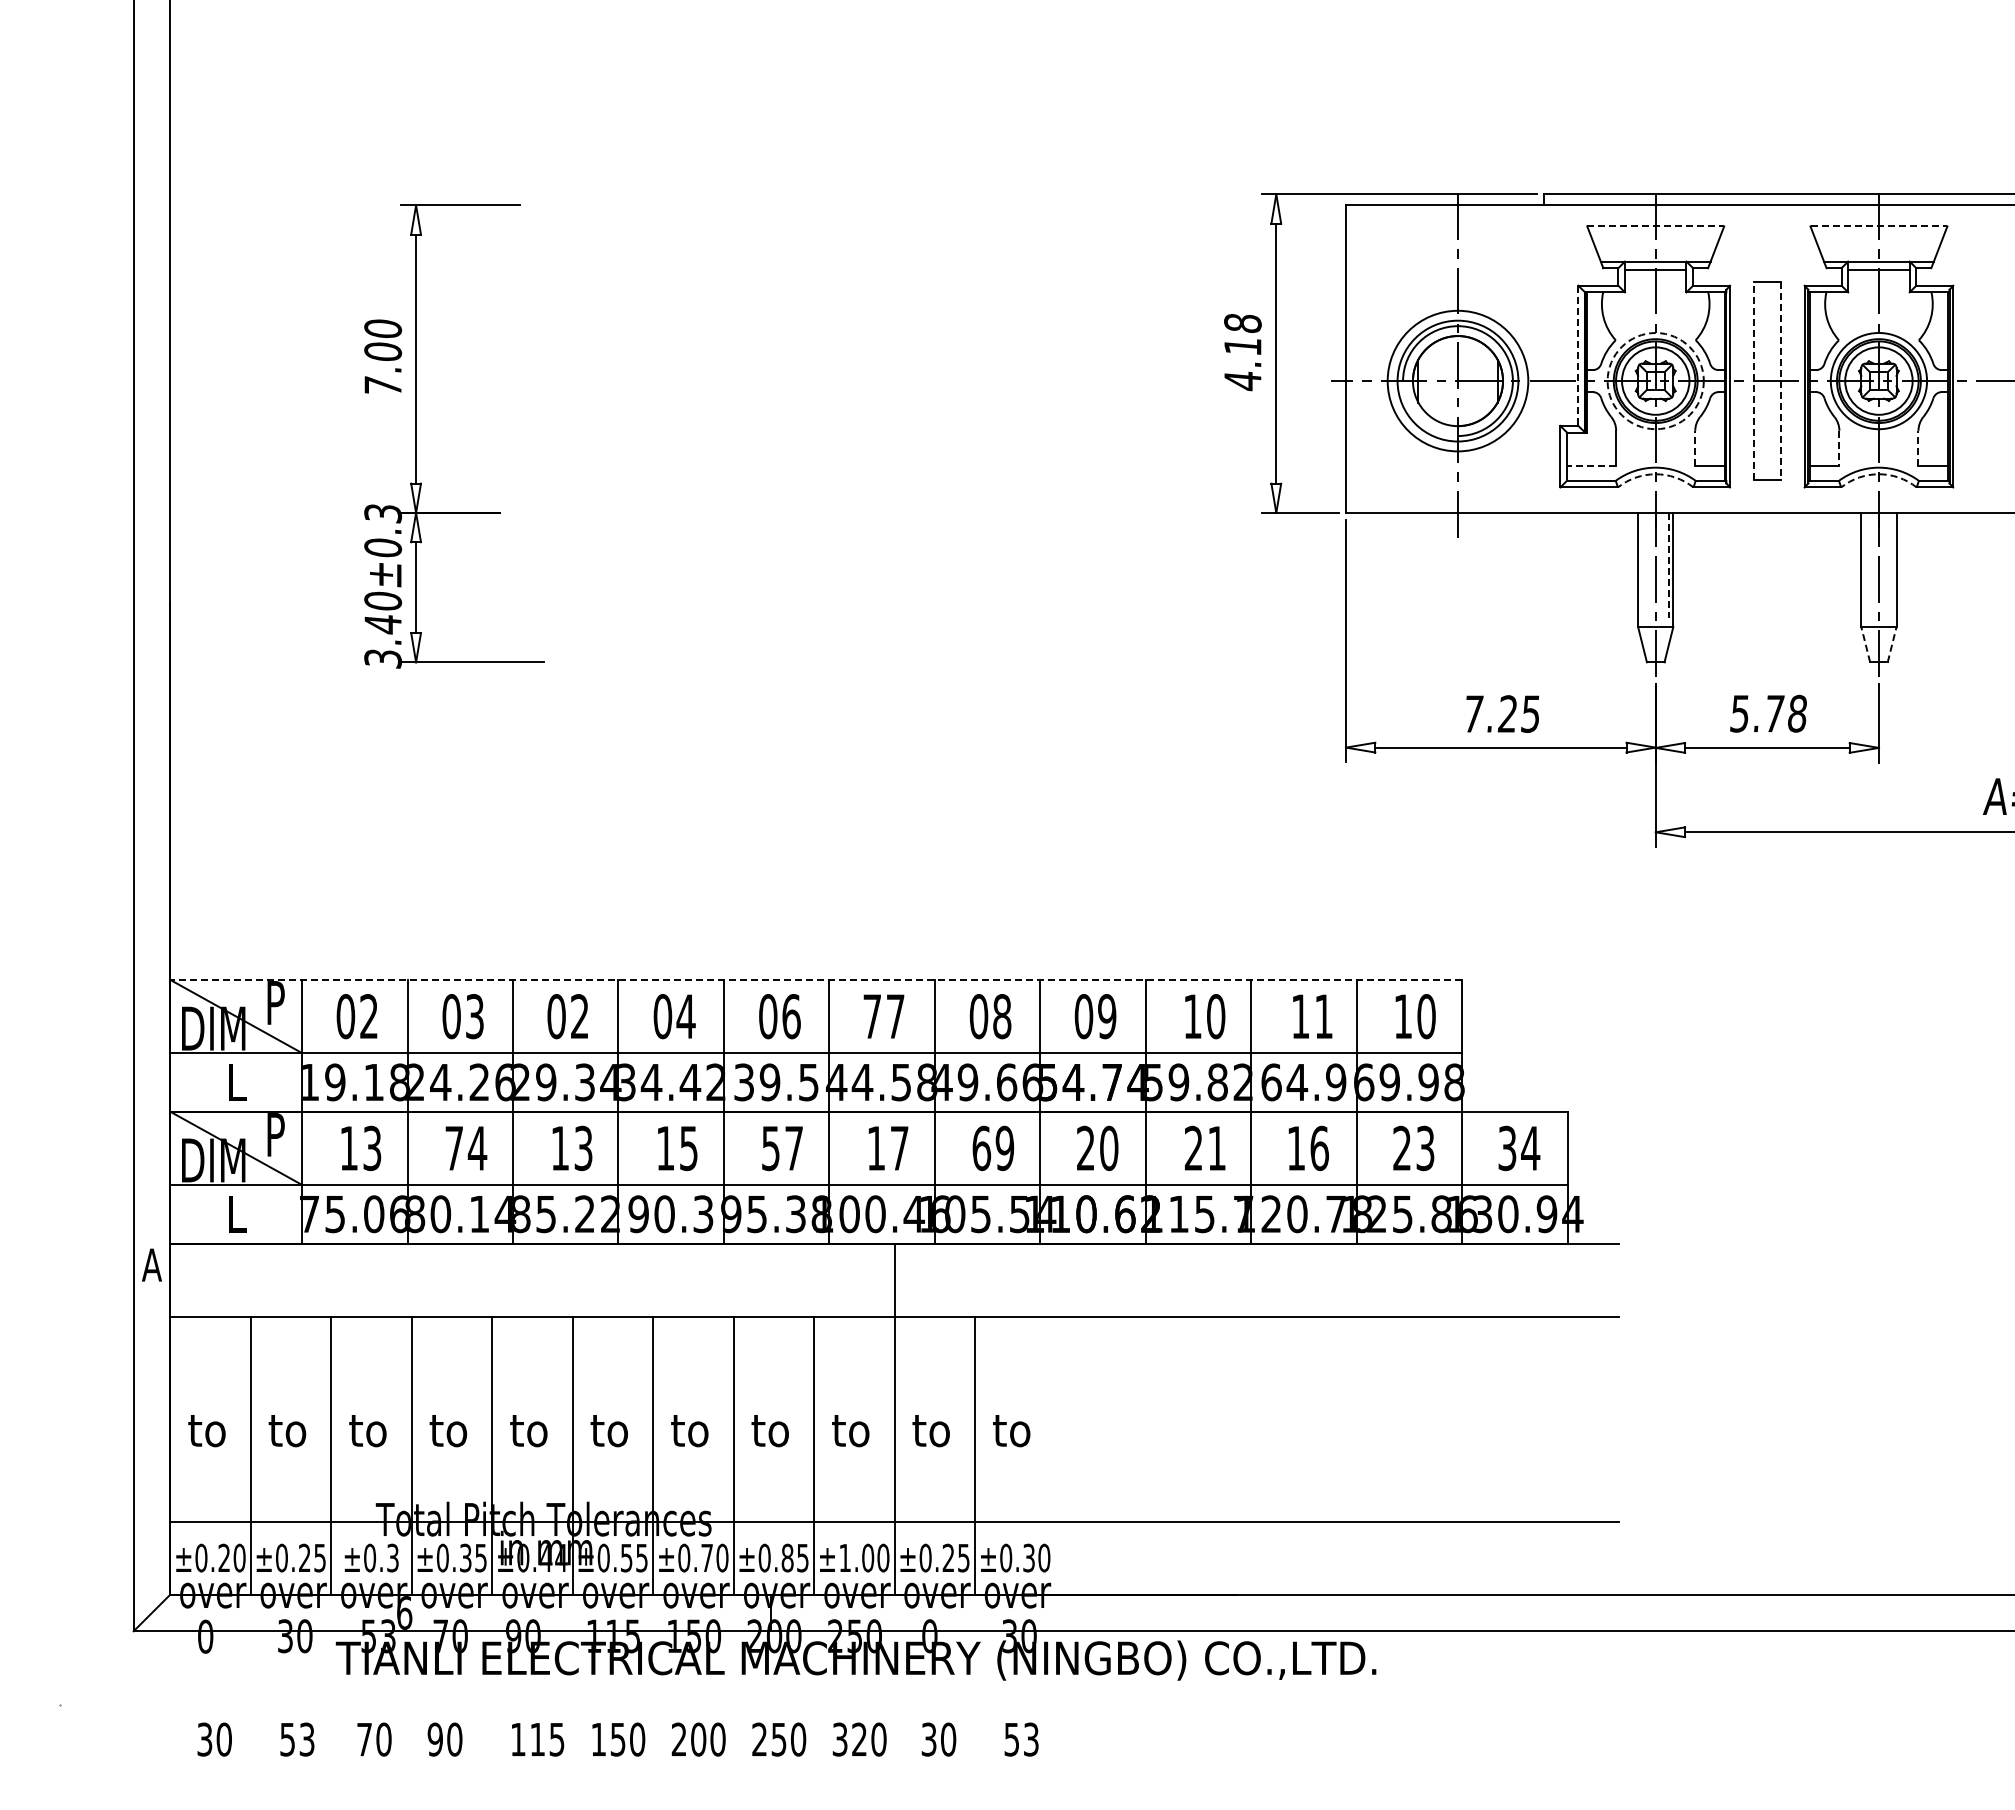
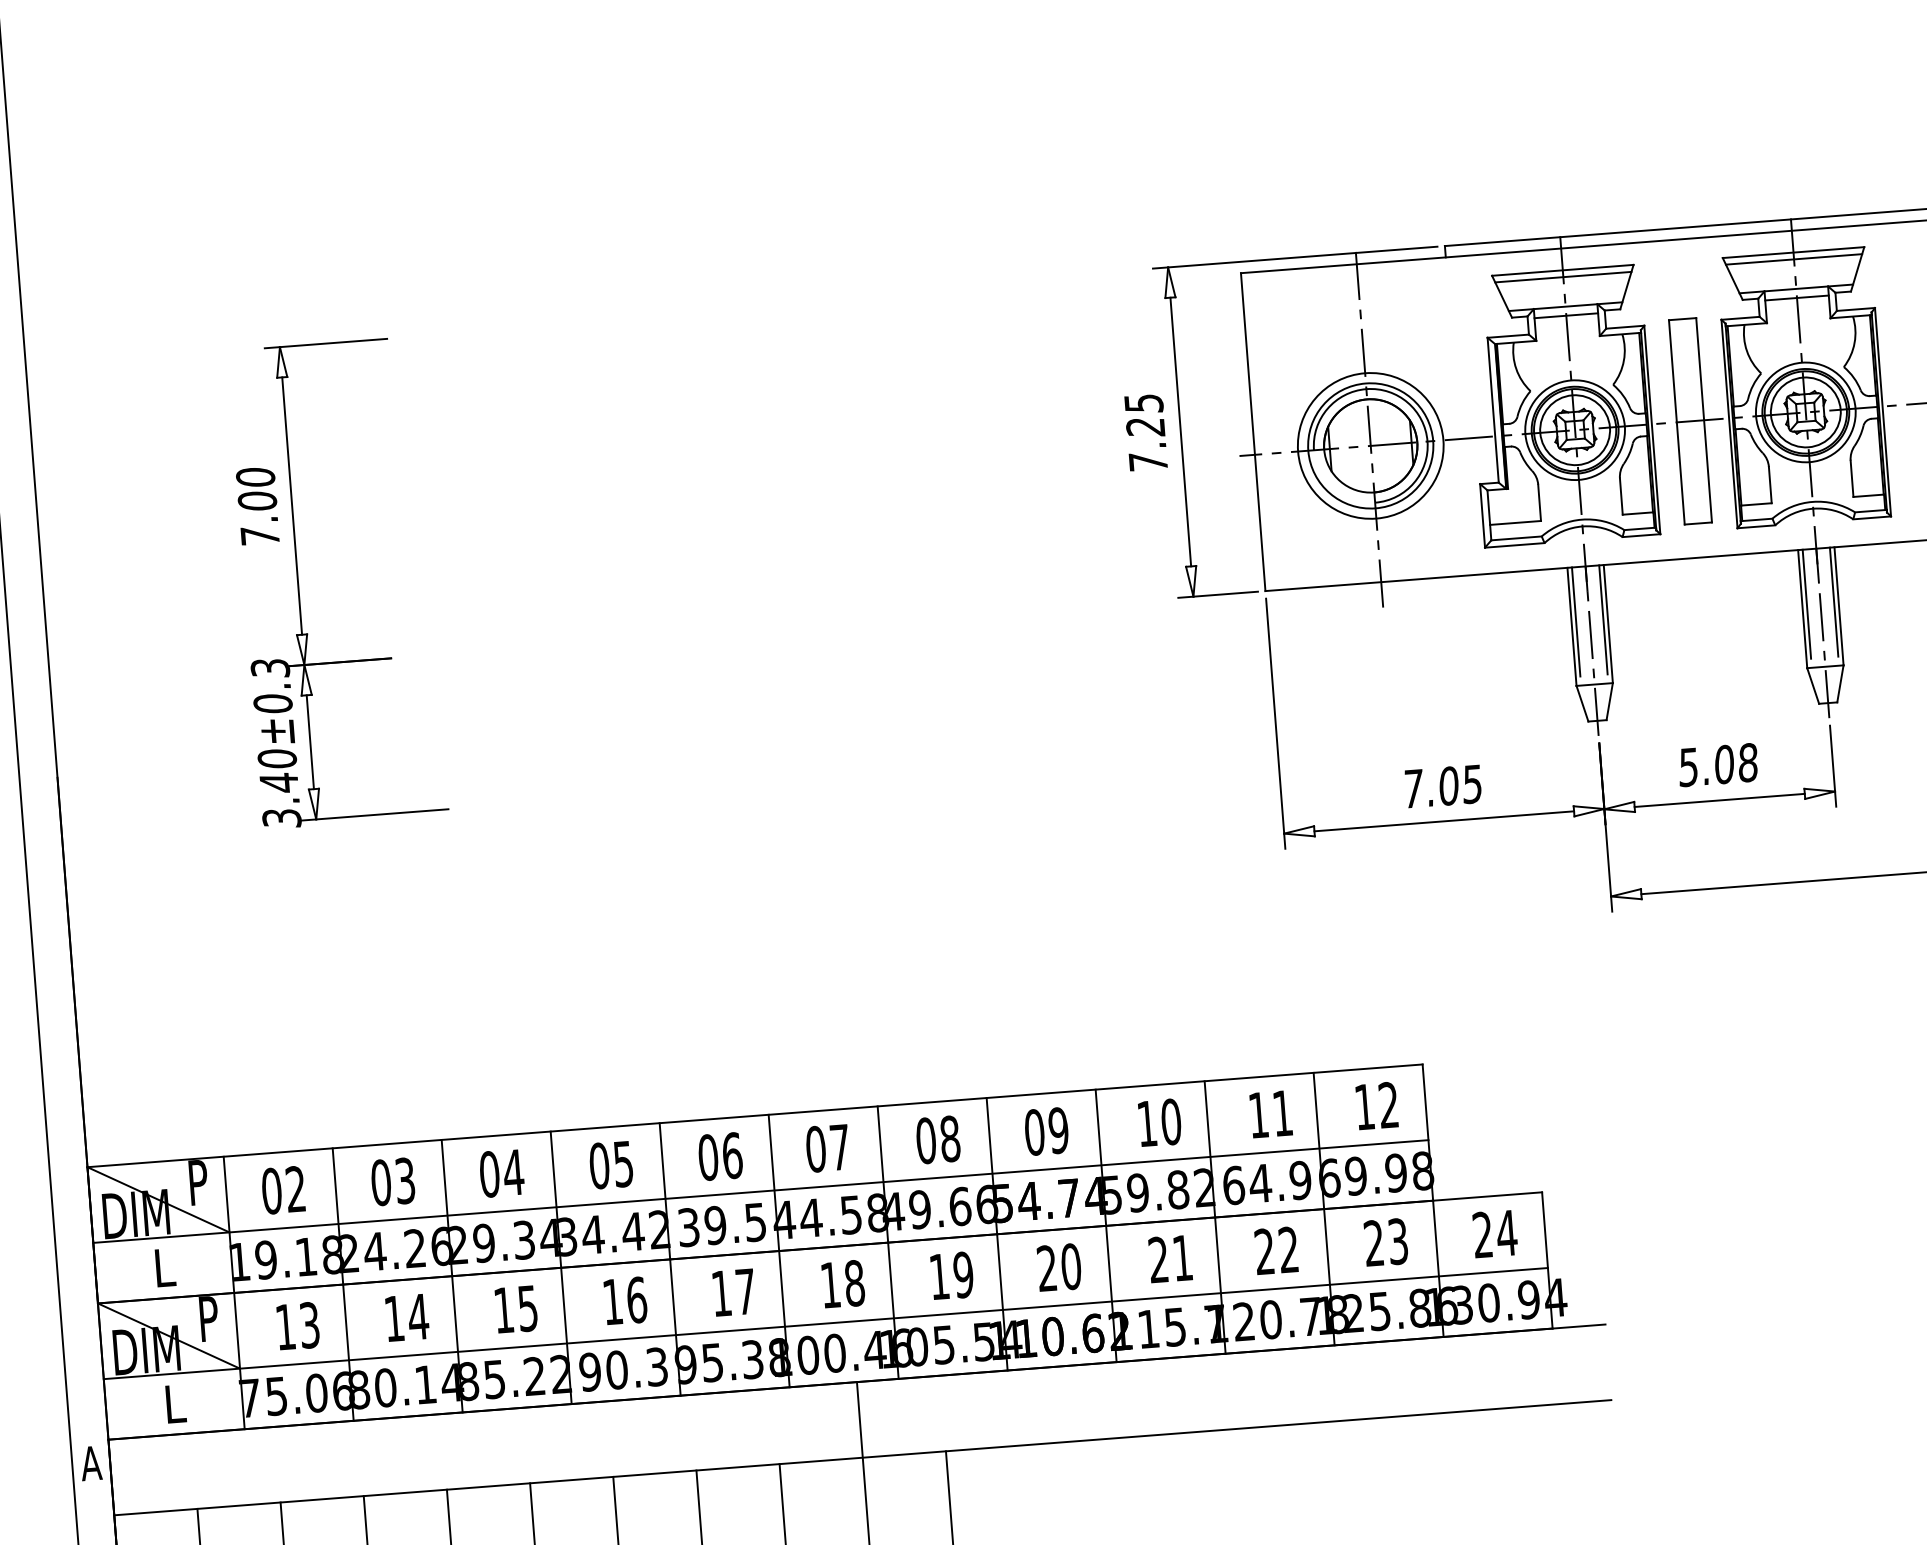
line: (1656, 226) -> (1563, 270), dashed -> solid
line: (1879, 226) -> (1794, 252), dashed -> solid
line: (1655, 233) -> (1563, 277), added
line: (1878, 233) -> (1793, 259), added
text: (1242, 352) -> (1145, 433), 4.18 -> 7.25
line: (1578, 356) -> (1493, 410), dashed -> solid
circle: (1655, 380) -> (1574, 429), dashed -> solid
line: (1754, 381) -> (1677, 422), dashed -> solid
line: (1780, 381) -> (1704, 420), dashed -> solid
line: (1695, 448) -> (1621, 496), dashed -> solid
line: (1839, 448) -> (1770, 485), dashed -> solid
line: (1918, 448) -> (1852, 478), dashed -> solid
line: (1591, 465) -> (1515, 522), dashed -> solid
arc: (1655, 474) -> (1582, 526), dashed -> solid
arc: (1878, 474) -> (1812, 509), dashed -> solid
line: (1642, 565) -> (1576, 621), added
line: (1668, 565) -> (1602, 619), dashed -> solid
line: (1865, 565) -> (1806, 604), added
line: (1892, 565) -> (1834, 601), added
line: (1865, 644) -> (1812, 685), dashed -> solid
line: (1892, 644) -> (1840, 683), dashed -> solid
text: (1507, 713) -> (1448, 785), 7.25 -> 7.05
text: (1774, 713) -> (1724, 764), 5.78 -> 5.08
line: (816, 979) -> (755, 1115), dashed -> solid
text: (579, 1016) -> (513, 1172), 02 -> 04
text: (685, 1016) -> (622, 1164), 04 -> 05
text: (872, 1016) -> (816, 1149), 77 -> 07
text: (1426, 1016) -> (1388, 1105), 10 -> 12
text: (583, 1147) -> (527, 1307), 13 -> 15
text: (453, 1148) -> (393, 1318), 74 -> 14
text: (689, 1148) -> (637, 1300), 15 -> 16
text: (770, 1148) -> (721, 1293), 57 -> 17
text: (899, 1148) -> (854, 1283), 17 -> 18
text: (981, 1148) -> (939, 1276), 69 -> 19
text: (1307, 1148) -> (1276, 1251), 16 -> 22
text: (1507, 1148) -> (1482, 1235), 34 -> 24

